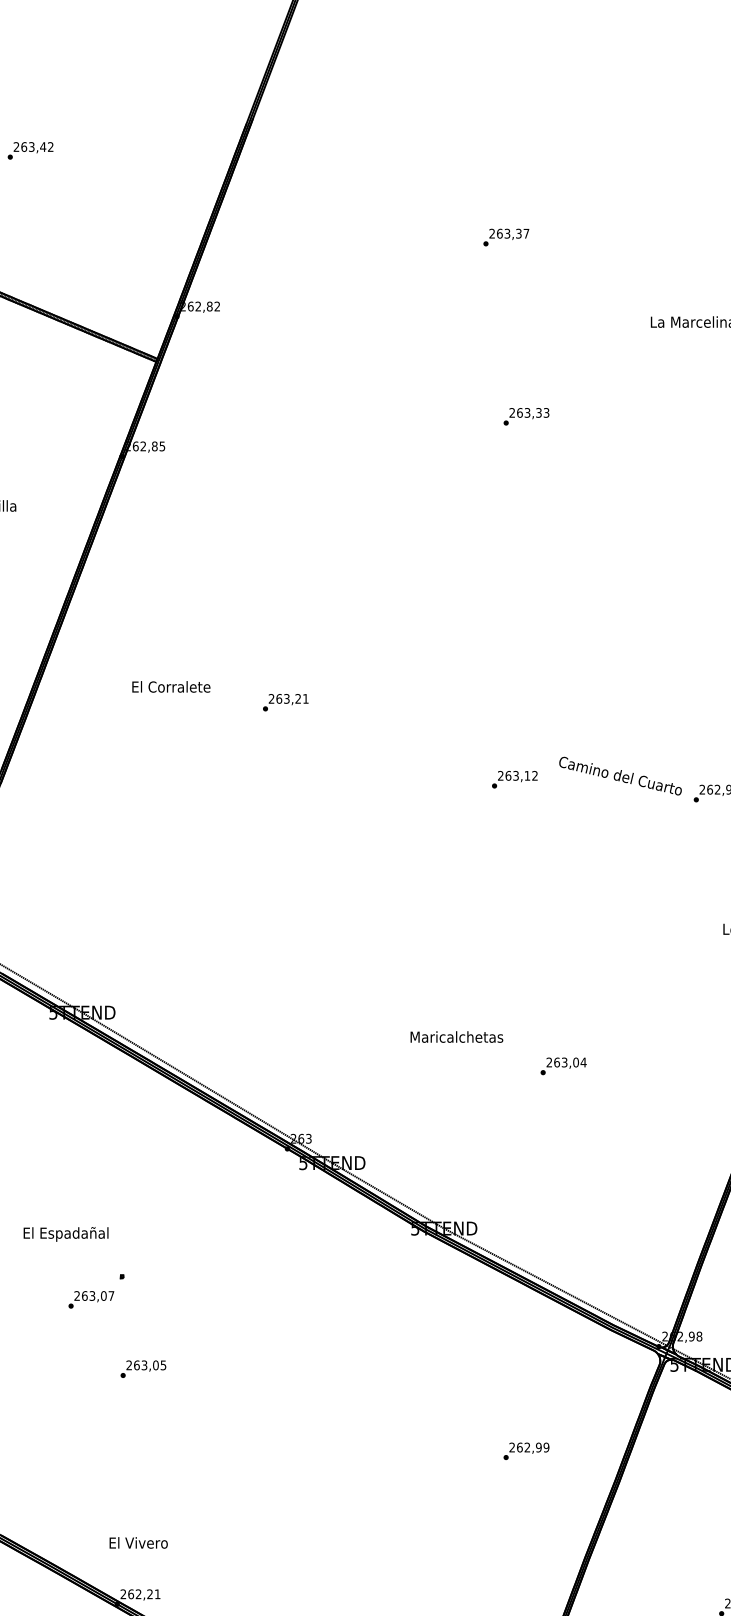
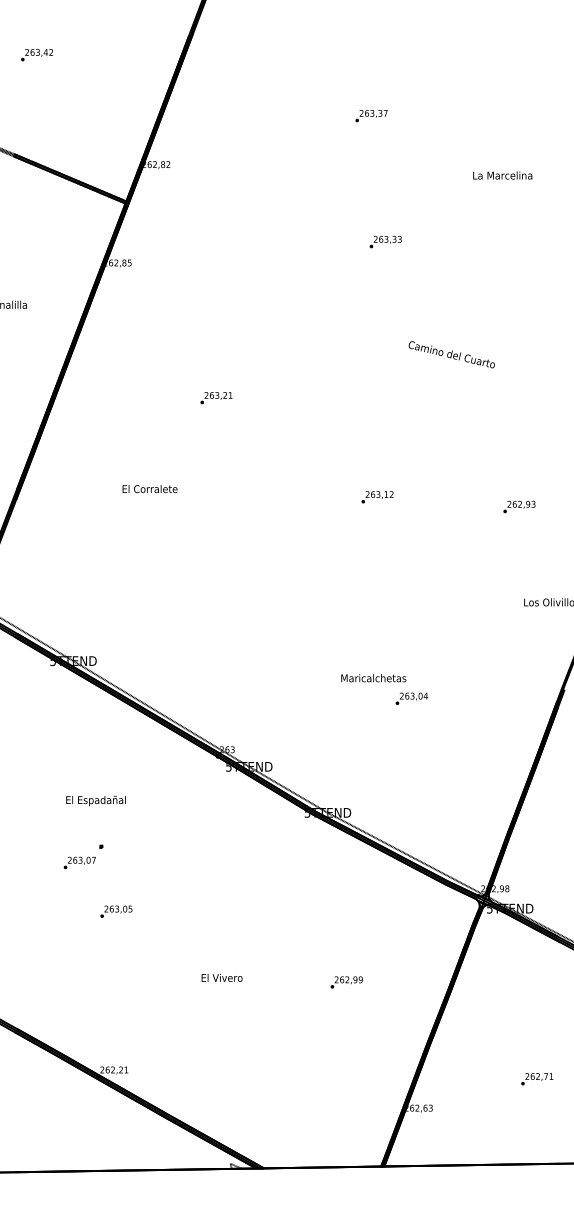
text: (170, 687) -> (149, 489), moved
text: (285, 703) -> (216, 398), moved
text: (620, 775) -> (451, 354), moved
text: (456, 1037) -> (373, 678), moved
text: (65, 1233) -> (95, 800), moved
text: (526, 1451) -> (346, 982), moved
text: (137, 1542) -> (221, 977), moved

